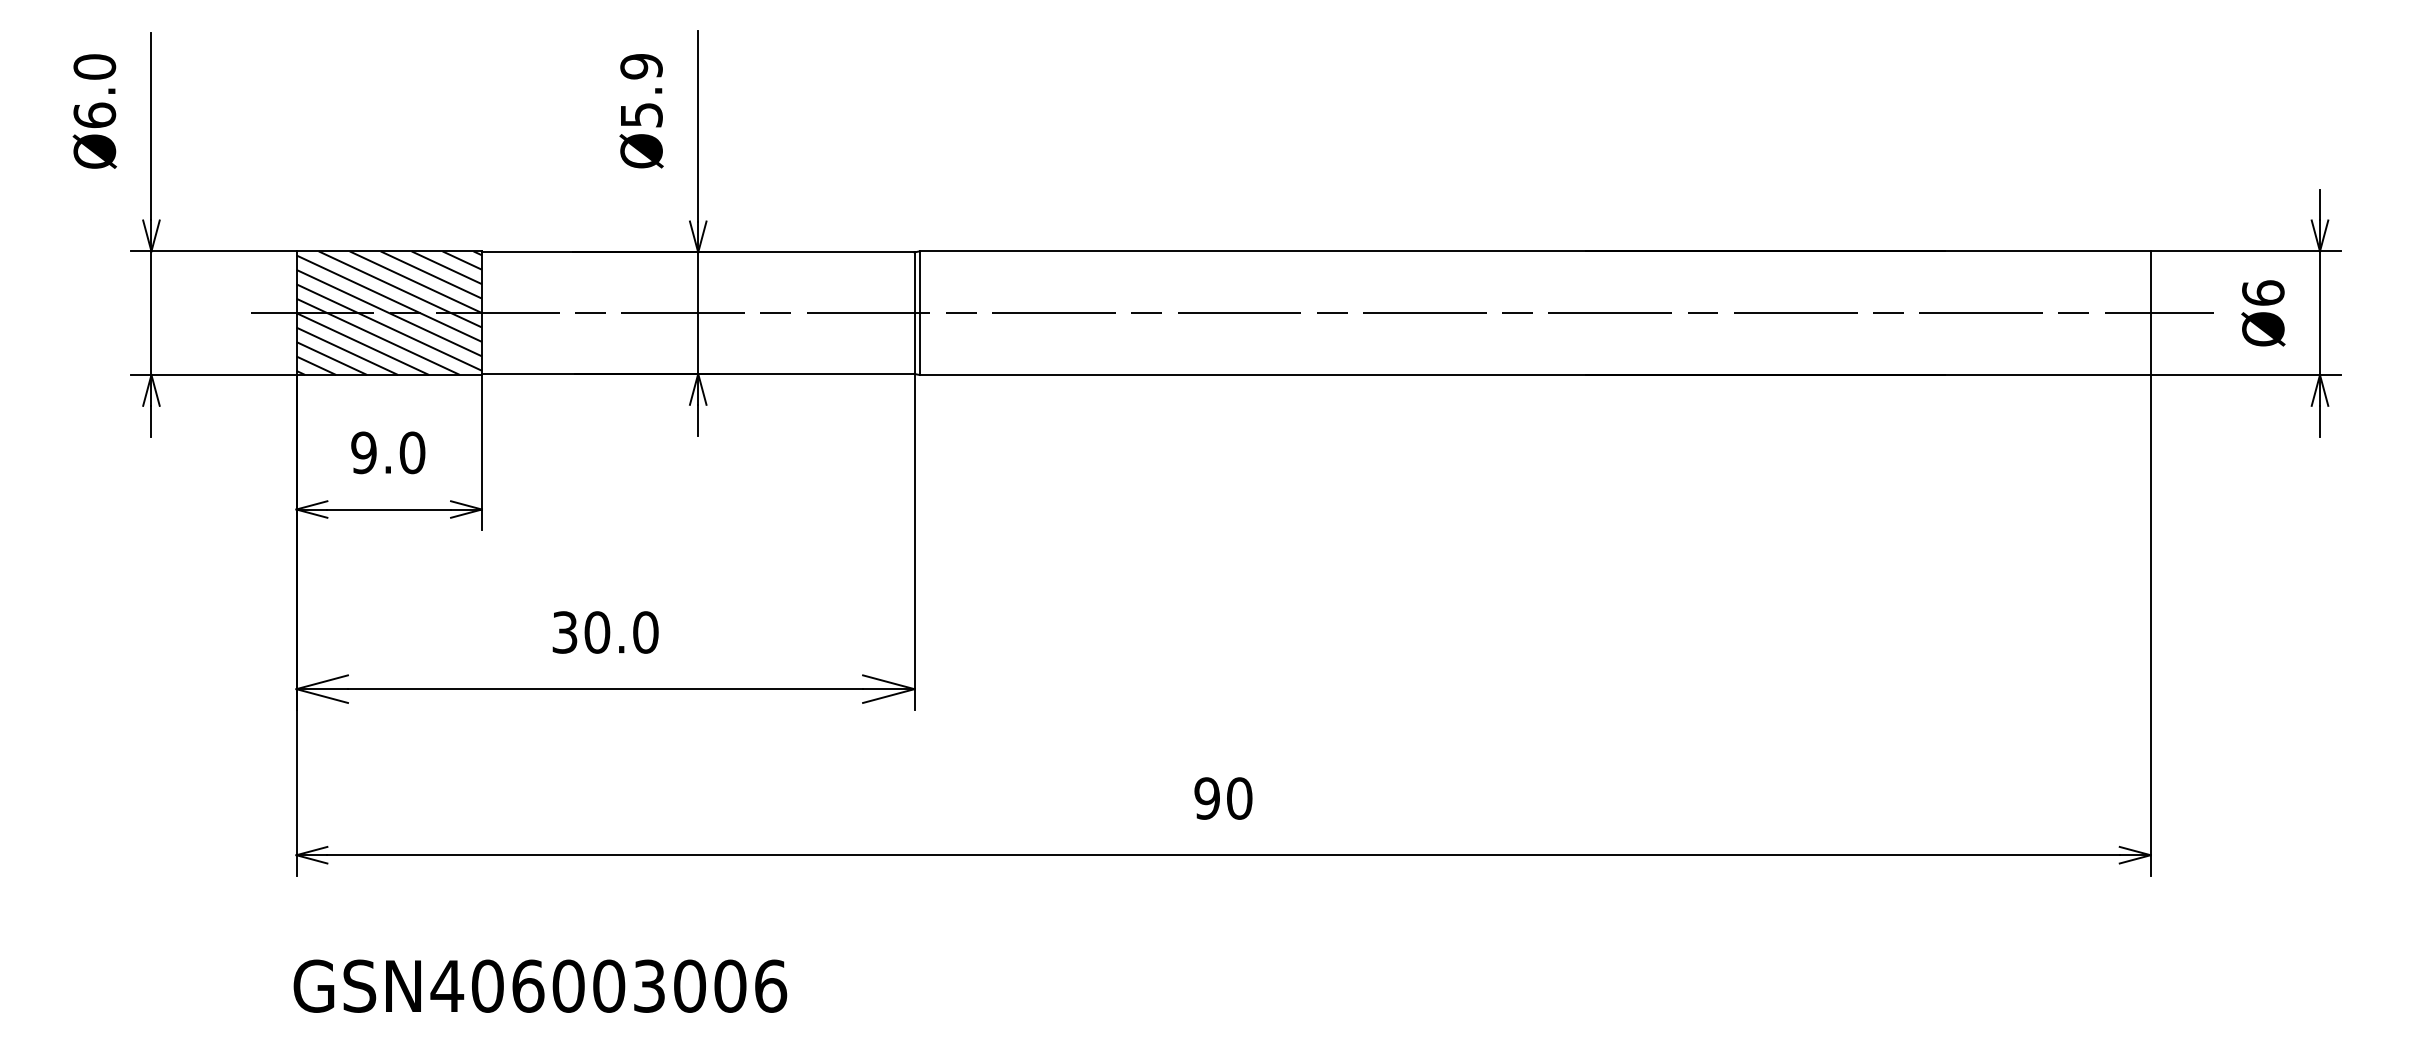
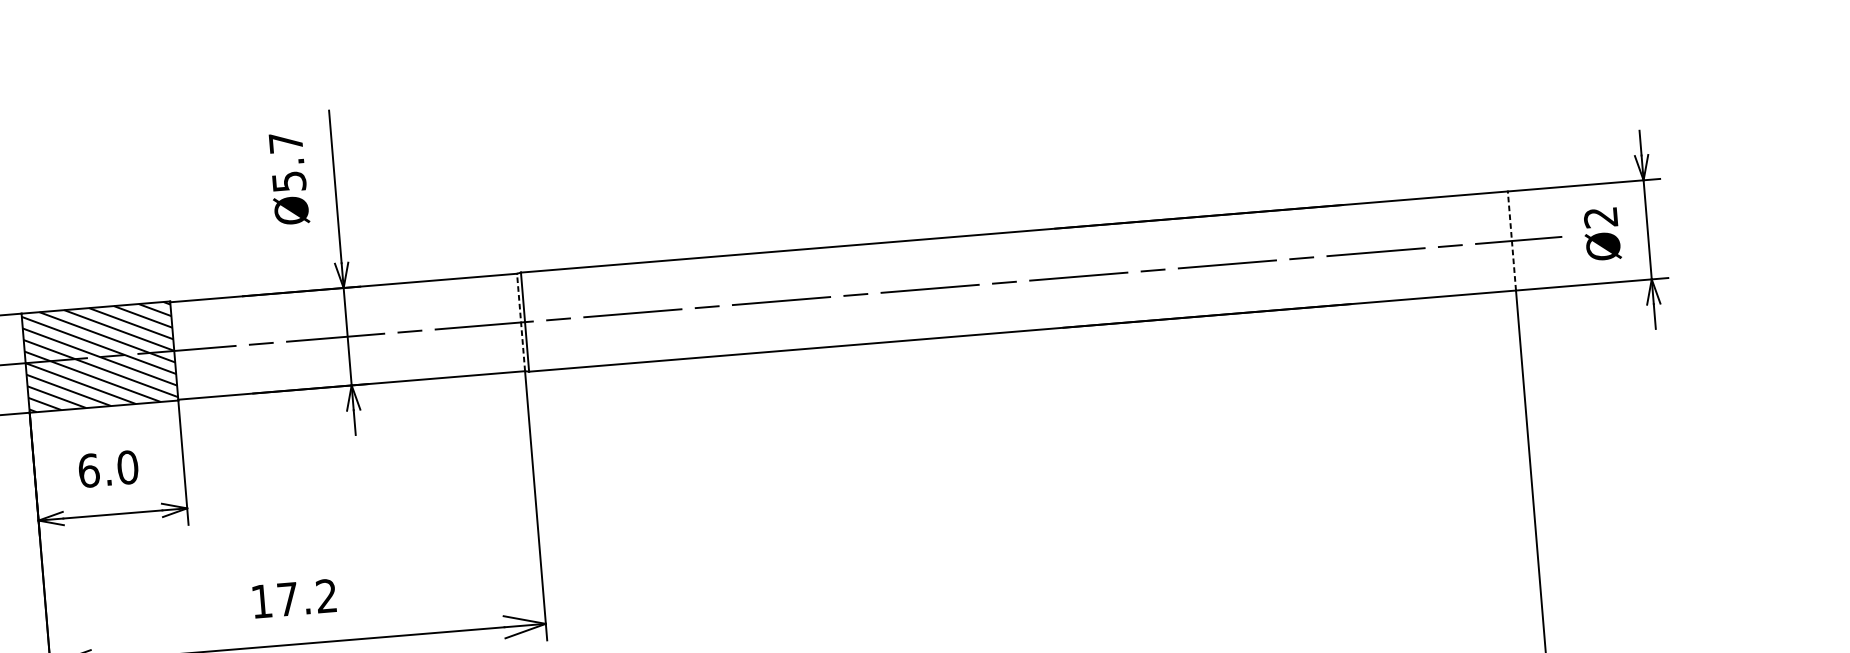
text: (641, 66) -> (285, 142), Ø5.9 -> Ø5.7
text: (2263, 292) -> (1601, 216), Ø6 -> Ø2
line: (914, 313) -> (521, 322), solid -> dashed
line: (2150, 313) -> (1511, 241), solid -> dashed
text: (364, 452) -> (89, 470), 9.0 -> 6.0
text: (605, 632) -> (294, 598), 30.0 -> 17.2

